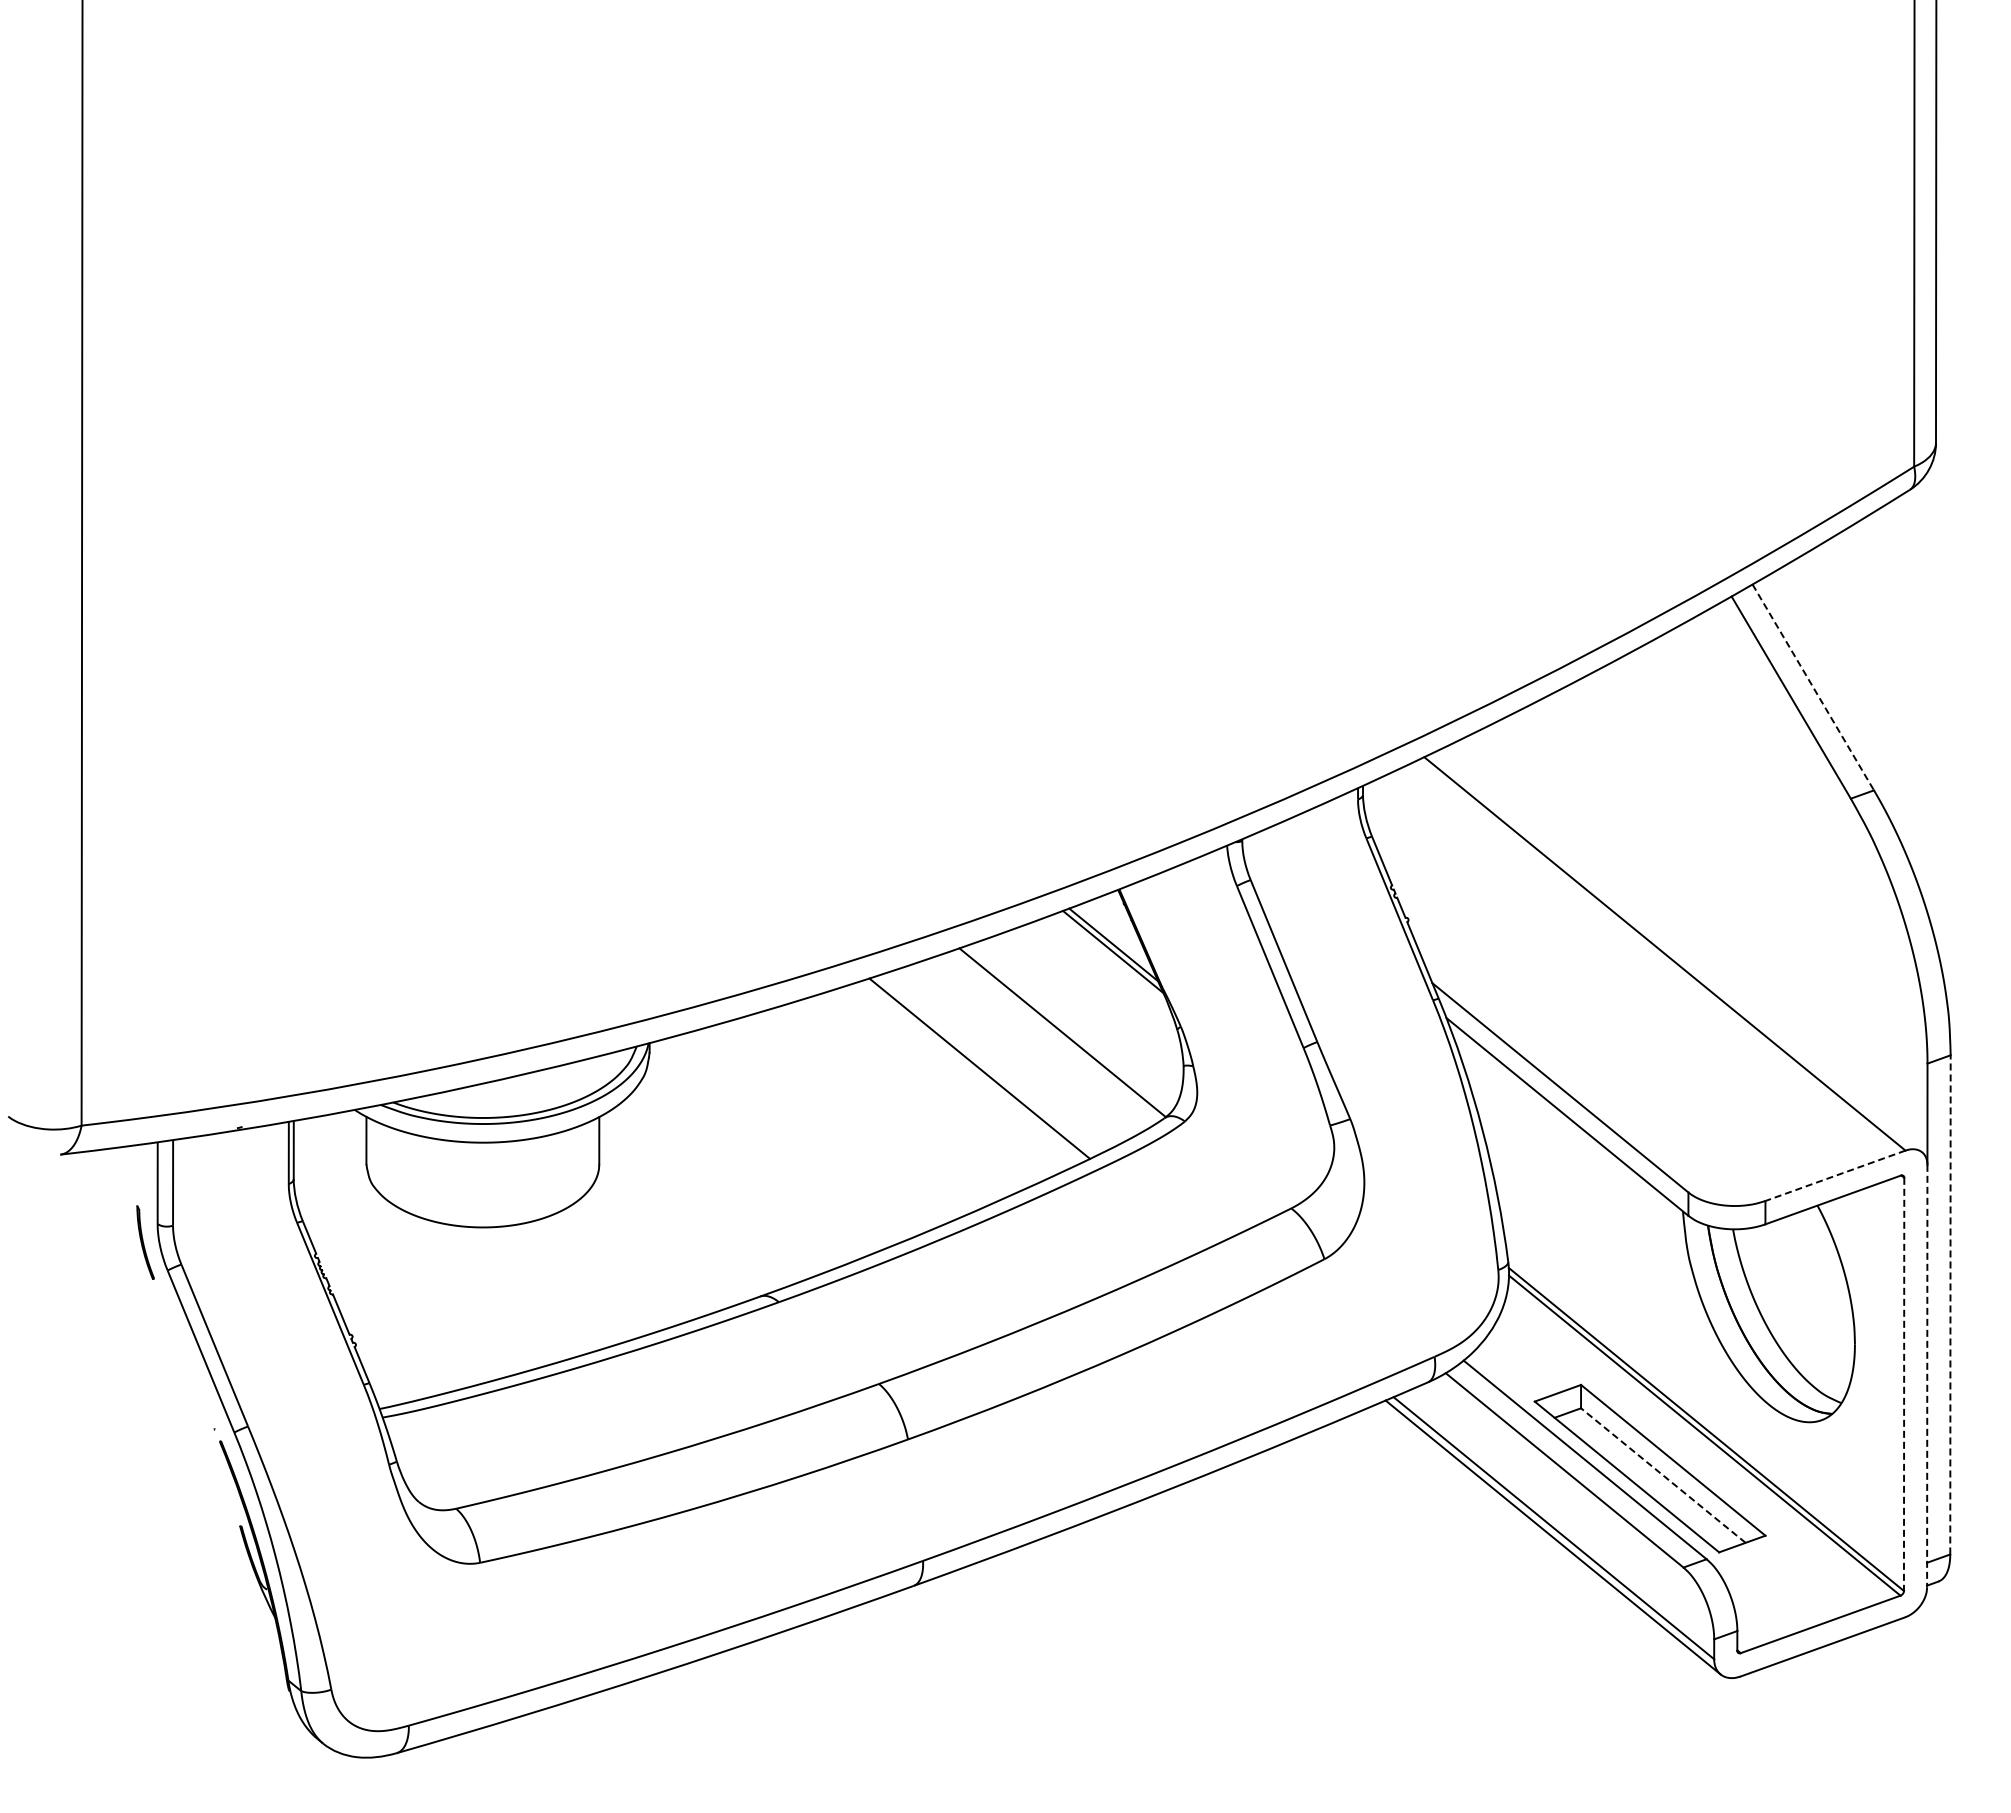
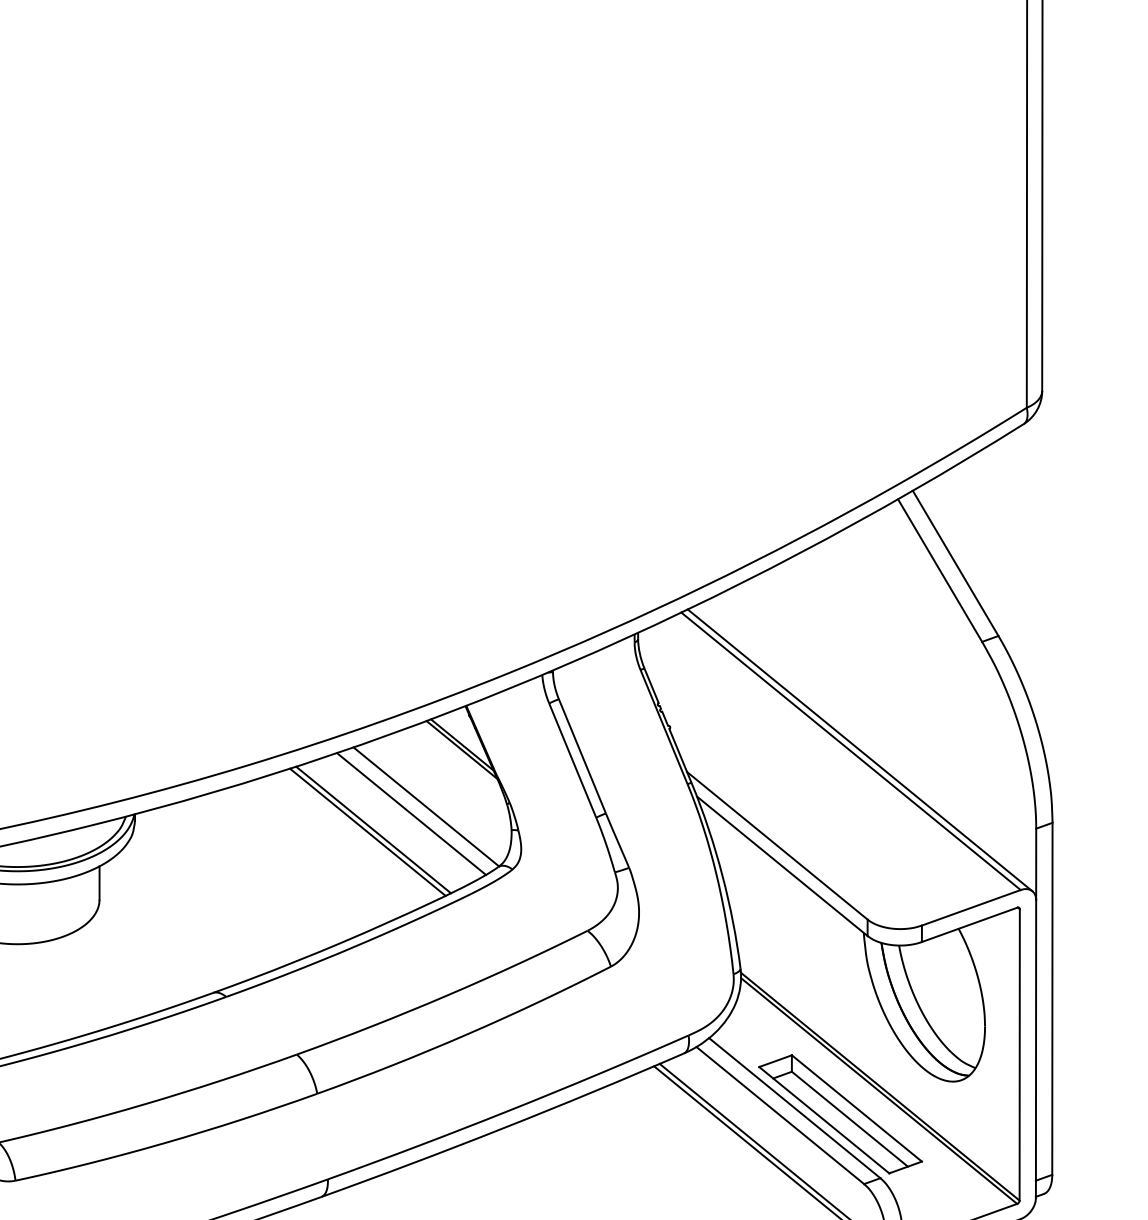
line: (1813, 687) -> (955, 563), dashed -> solid
line: (1677, 952) -> (859, 750), added
line: (1041, 1042) -> (411, 813), added
line: (987, 1065) -> (373, 830), added
line: (1835, 1175) -> (971, 907), dashed -> solid
line: (1950, 1304) -> (1052, 998), dashed -> solid
line: (1927, 1376) -> (1036, 1049), dashed -> solid
line: (1904, 1384) -> (1019, 1054), dashed -> solid
line: (1662, 1475) -> (849, 1119), dashed -> solid

